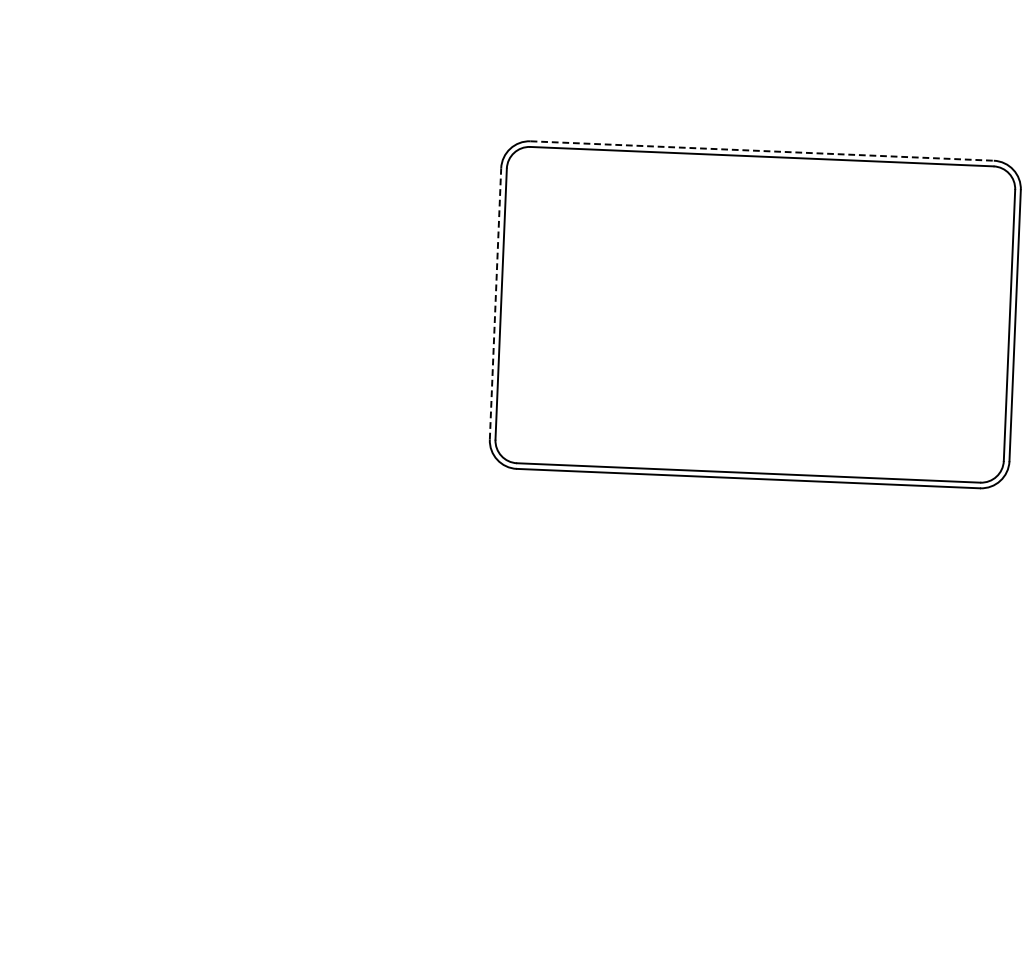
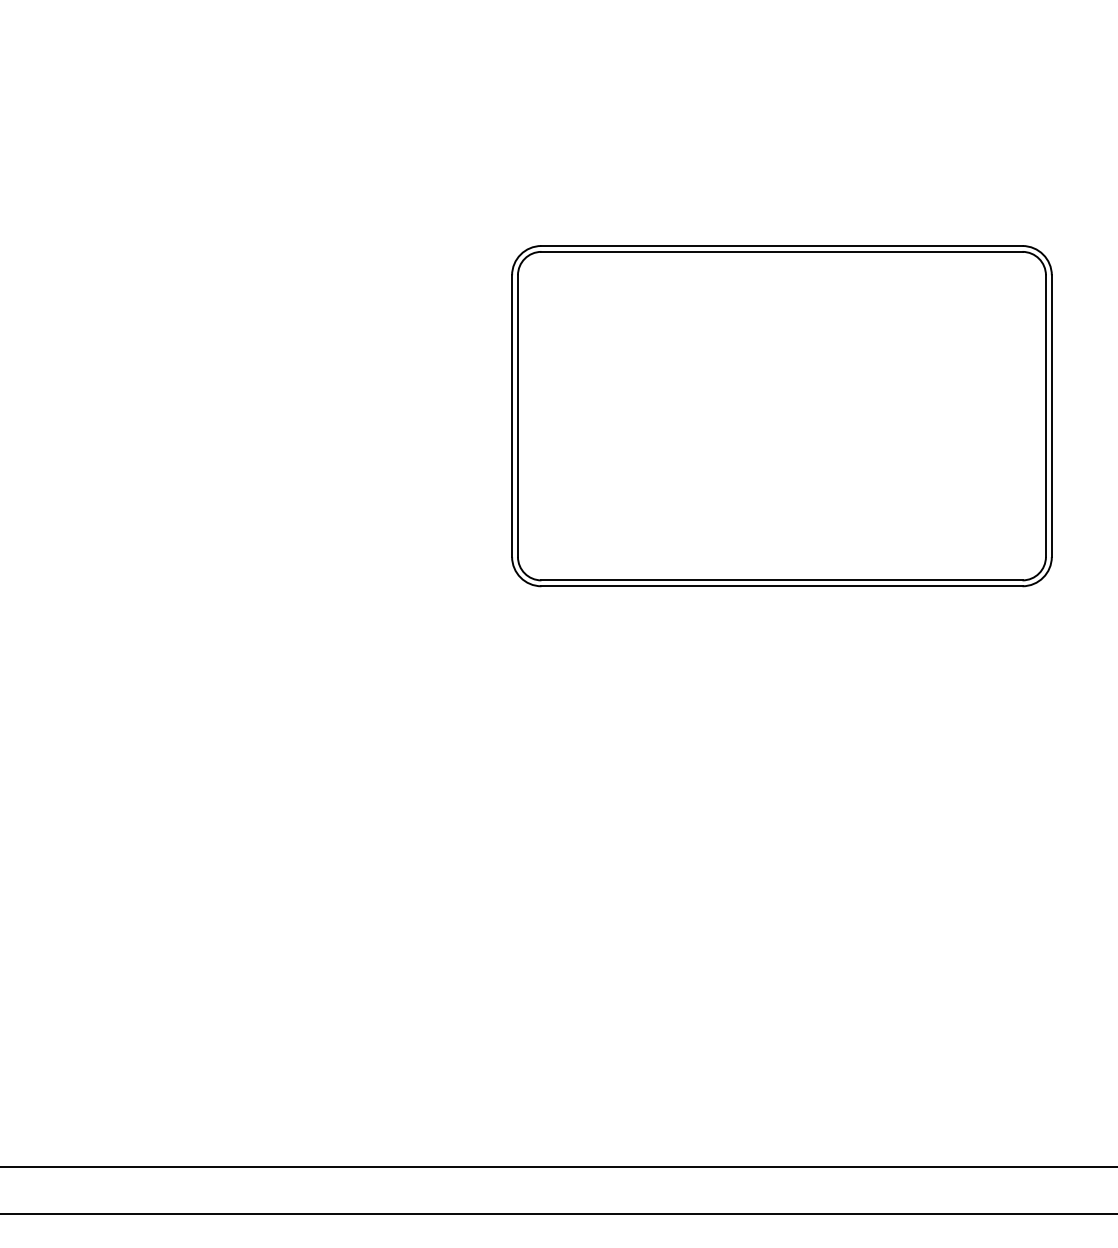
line: (761, 151) -> (781, 246), dashed -> solid
line: (495, 304) -> (512, 416), dashed -> solid

